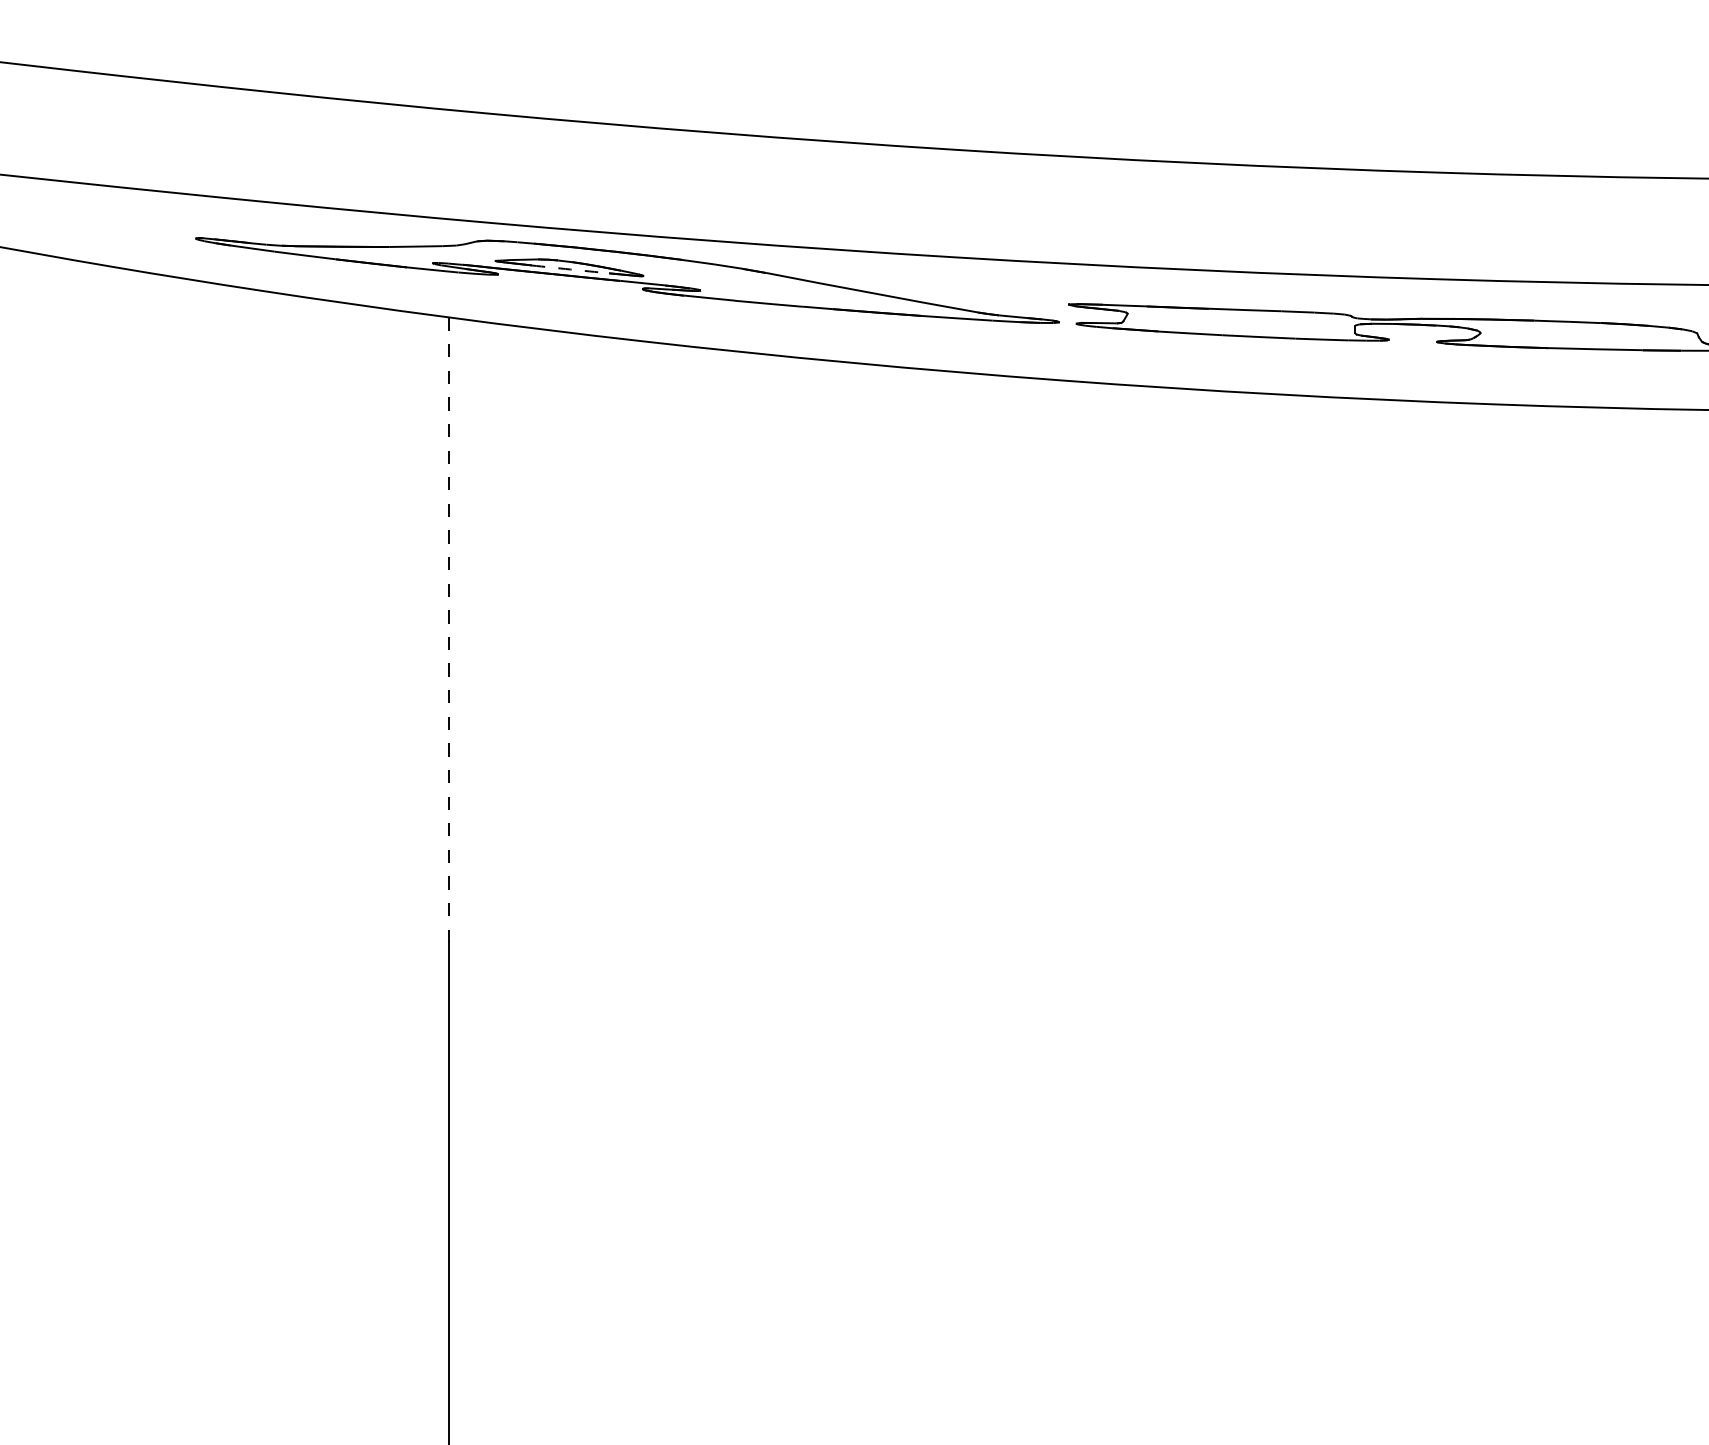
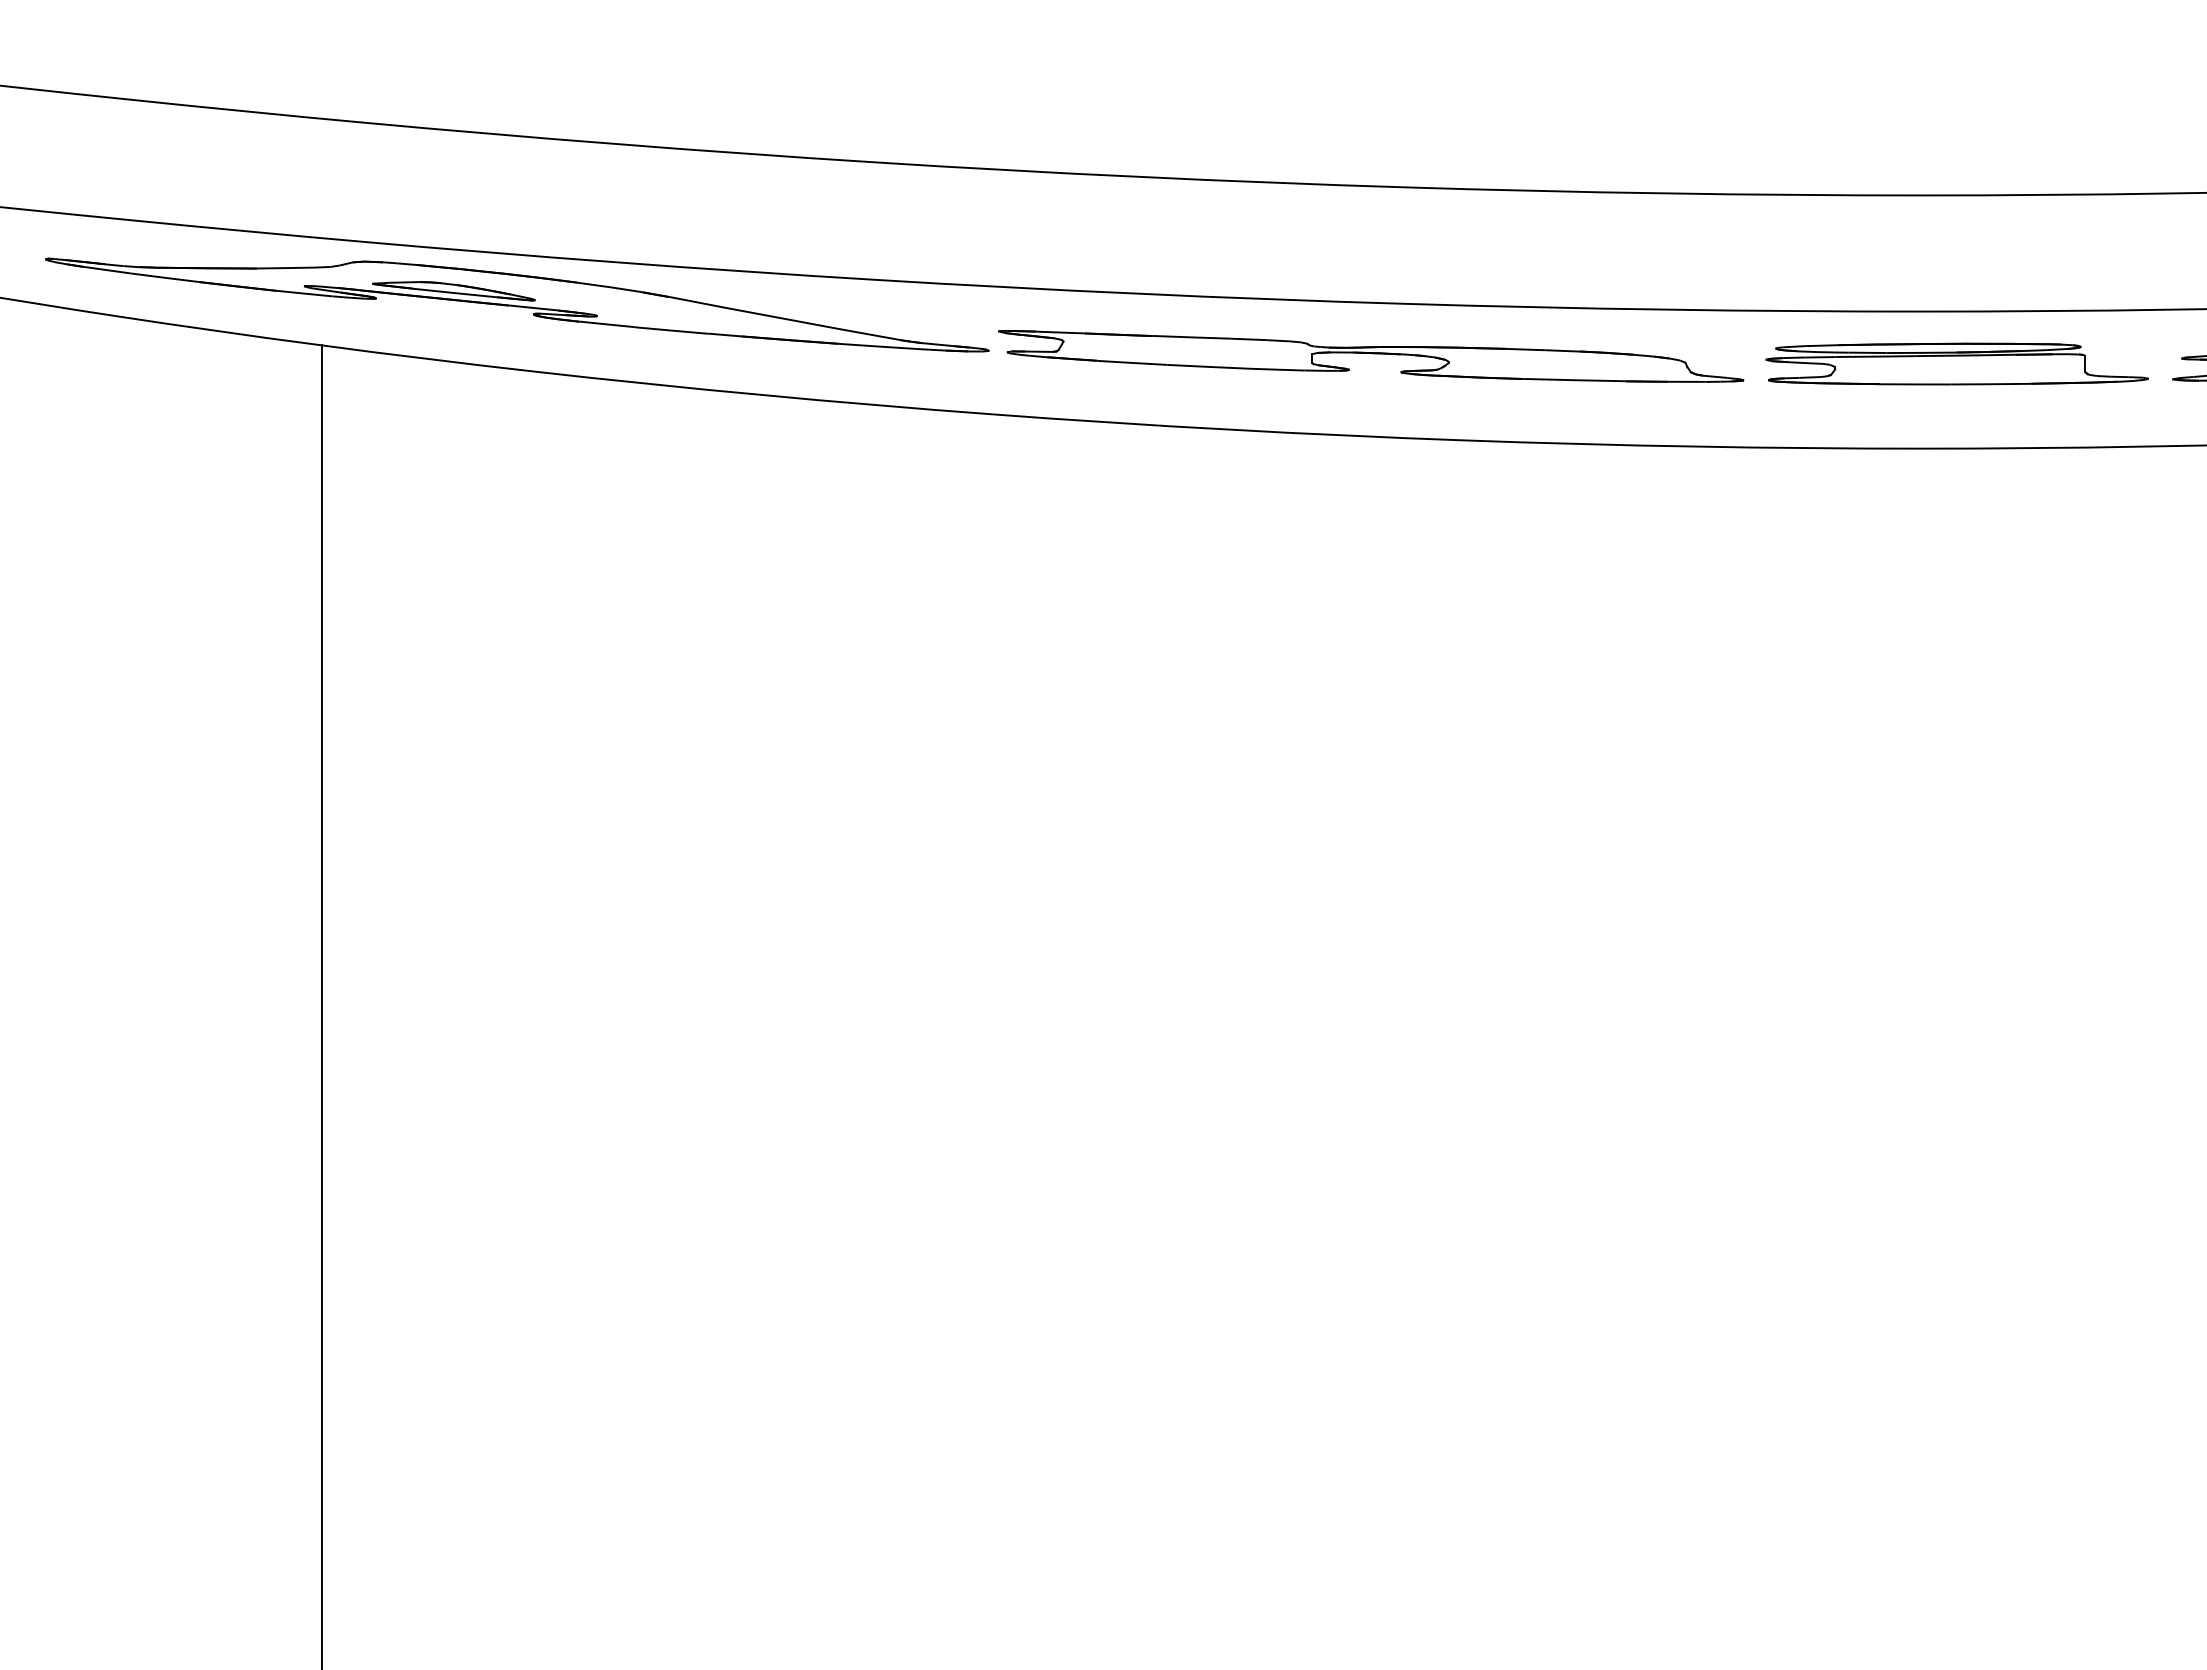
arc: (570, 269) -> (455, 293), dashed -> solid
line: (449, 630) -> (322, 687), dashed -> solid

